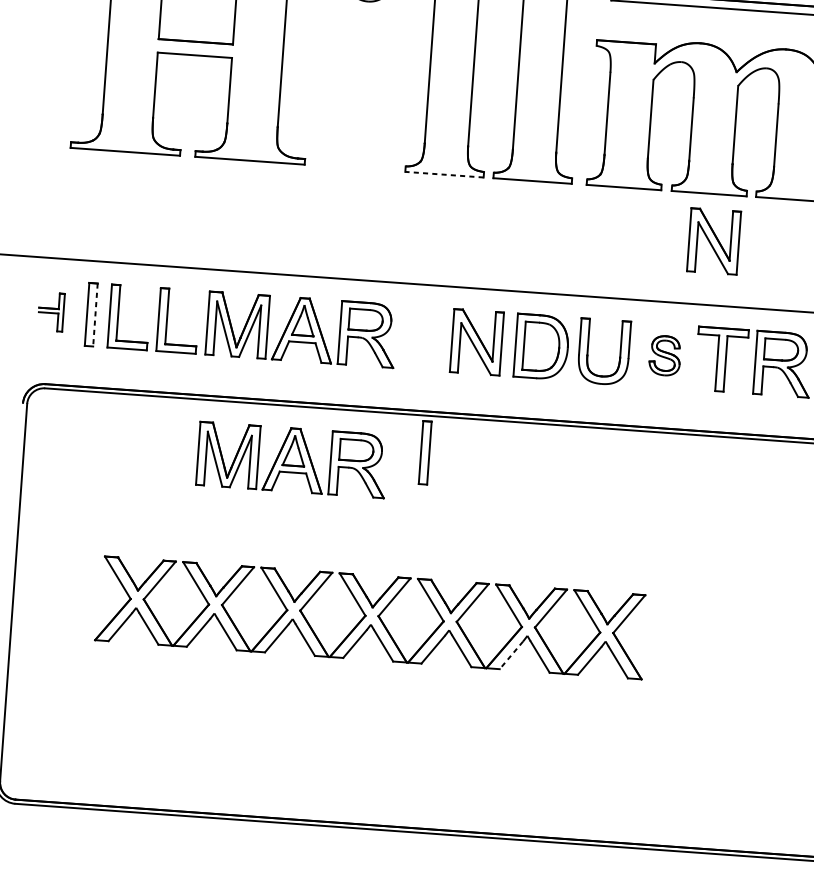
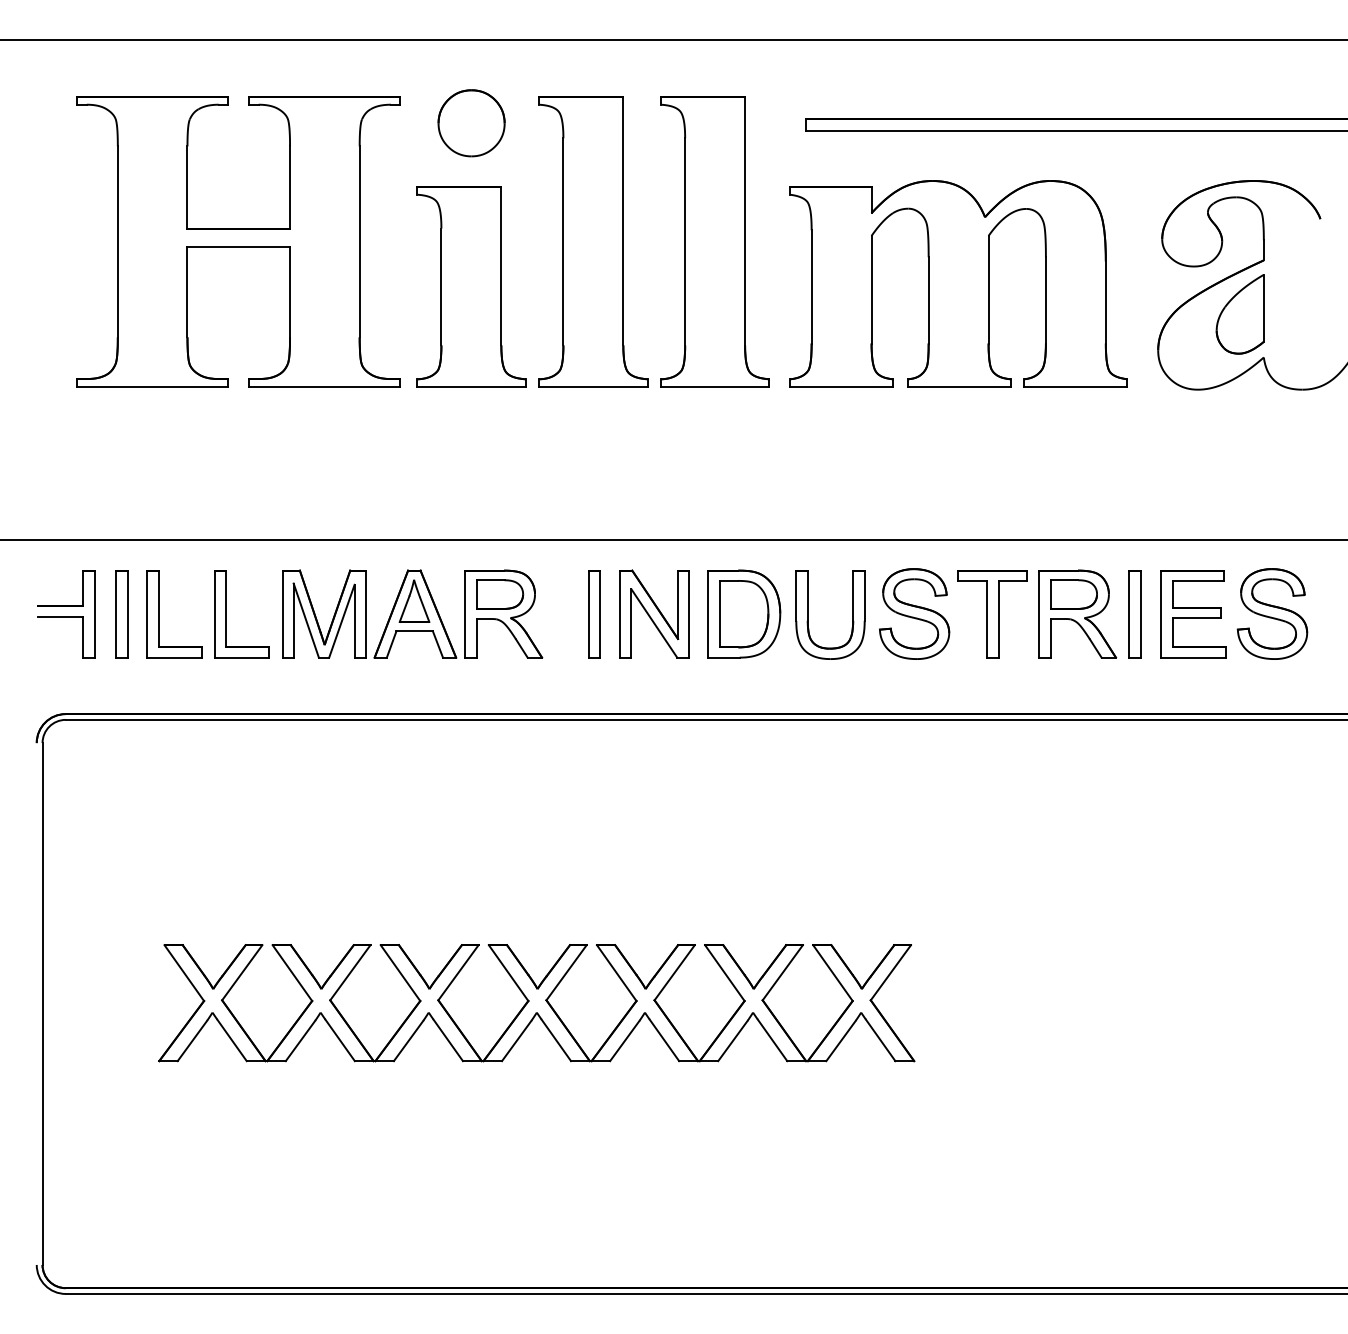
part: (361, 95) -> (471, 286), added
line: (444, 174) -> (593, 386), dashed -> solid
part: (713, 241) -> (970, 451), removed
part: (51, 312) -> (66, 614), size x1.67
line: (95, 315) -> (127, 614), dashed -> solid
part: (664, 355) -> (914, 613), size x1.67
part: (425, 453) -> (594, 614), moved
part: (292, 459) -> (412, 793), removed
line: (511, 655) -> (732, 1041), dashed -> solid

